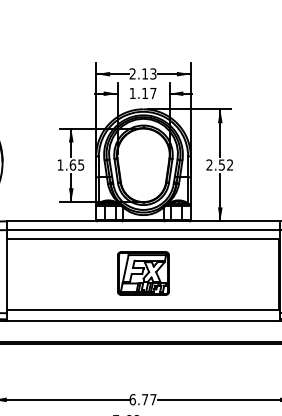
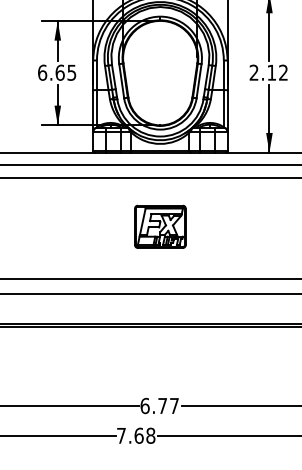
text: (60, 164) -> (42, 71), 1.65 -> 6.65
text: (221, 164) -> (271, 71), 2.52 -> 2.12
part: (143, 273) -> (160, 226), size x0.7

